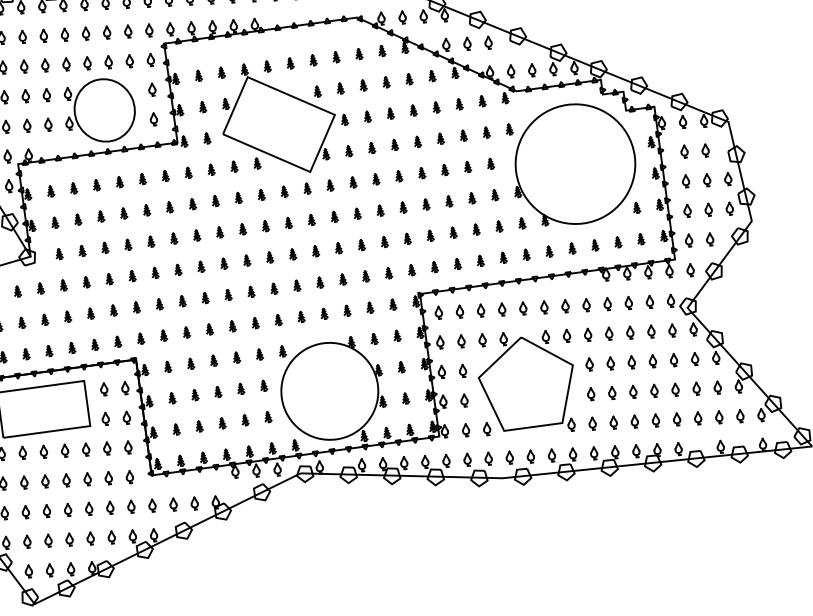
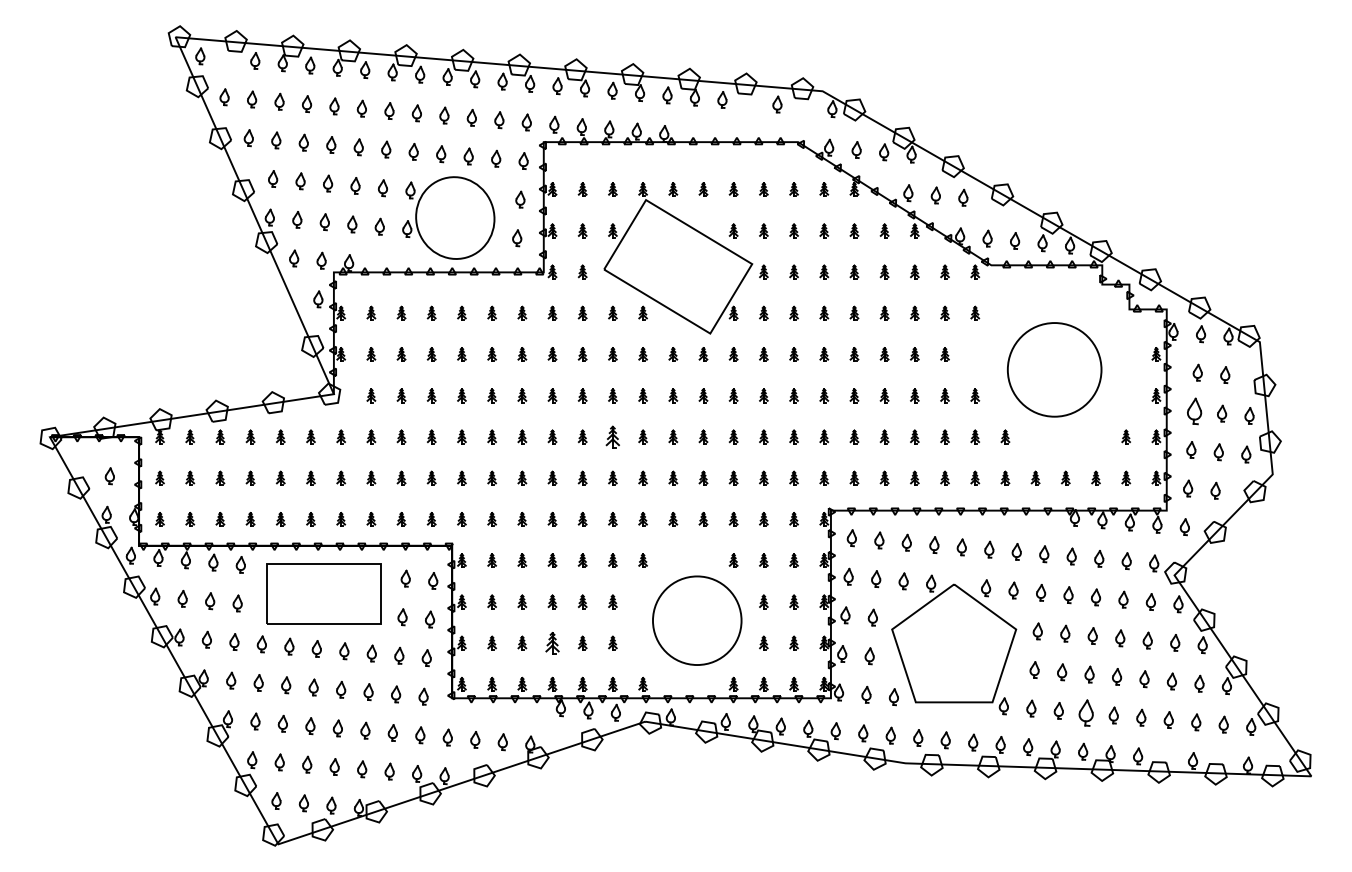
circle: (575, 163) -> (1054, 369), size x0.6
part: (685, 181) -> (1194, 411), size x1.6
part: (246, 260) -> (612, 436), size x1.6
circle: (329, 391) -> (697, 620), size x0.7
part: (634, 421) -> (1086, 713), size x1.6
part: (222, 422) -> (552, 642), size x1.6

